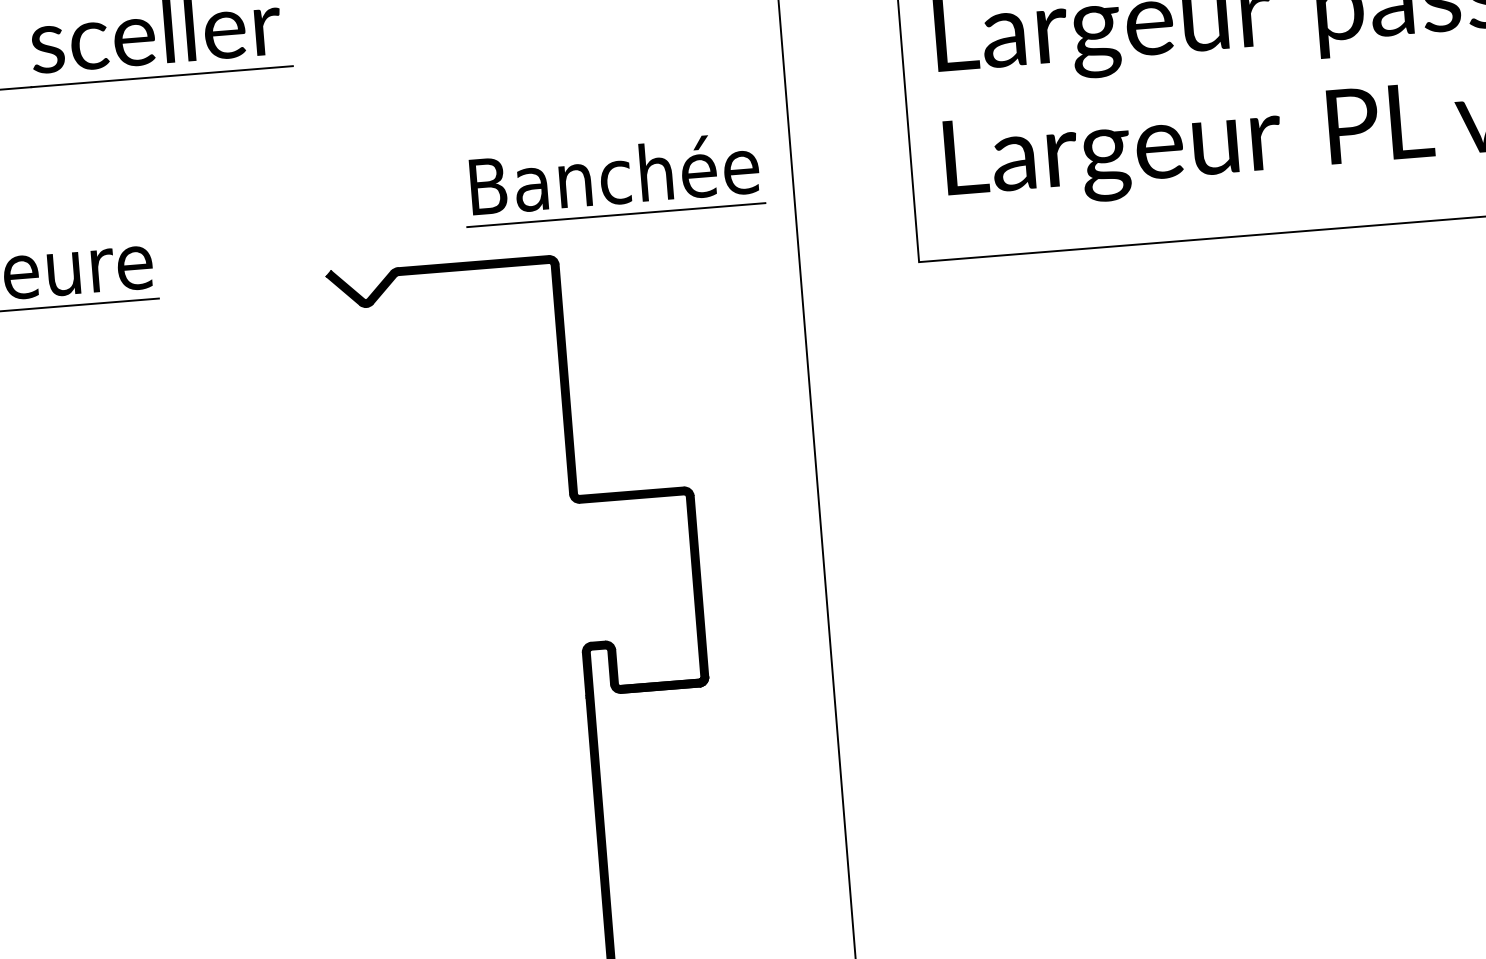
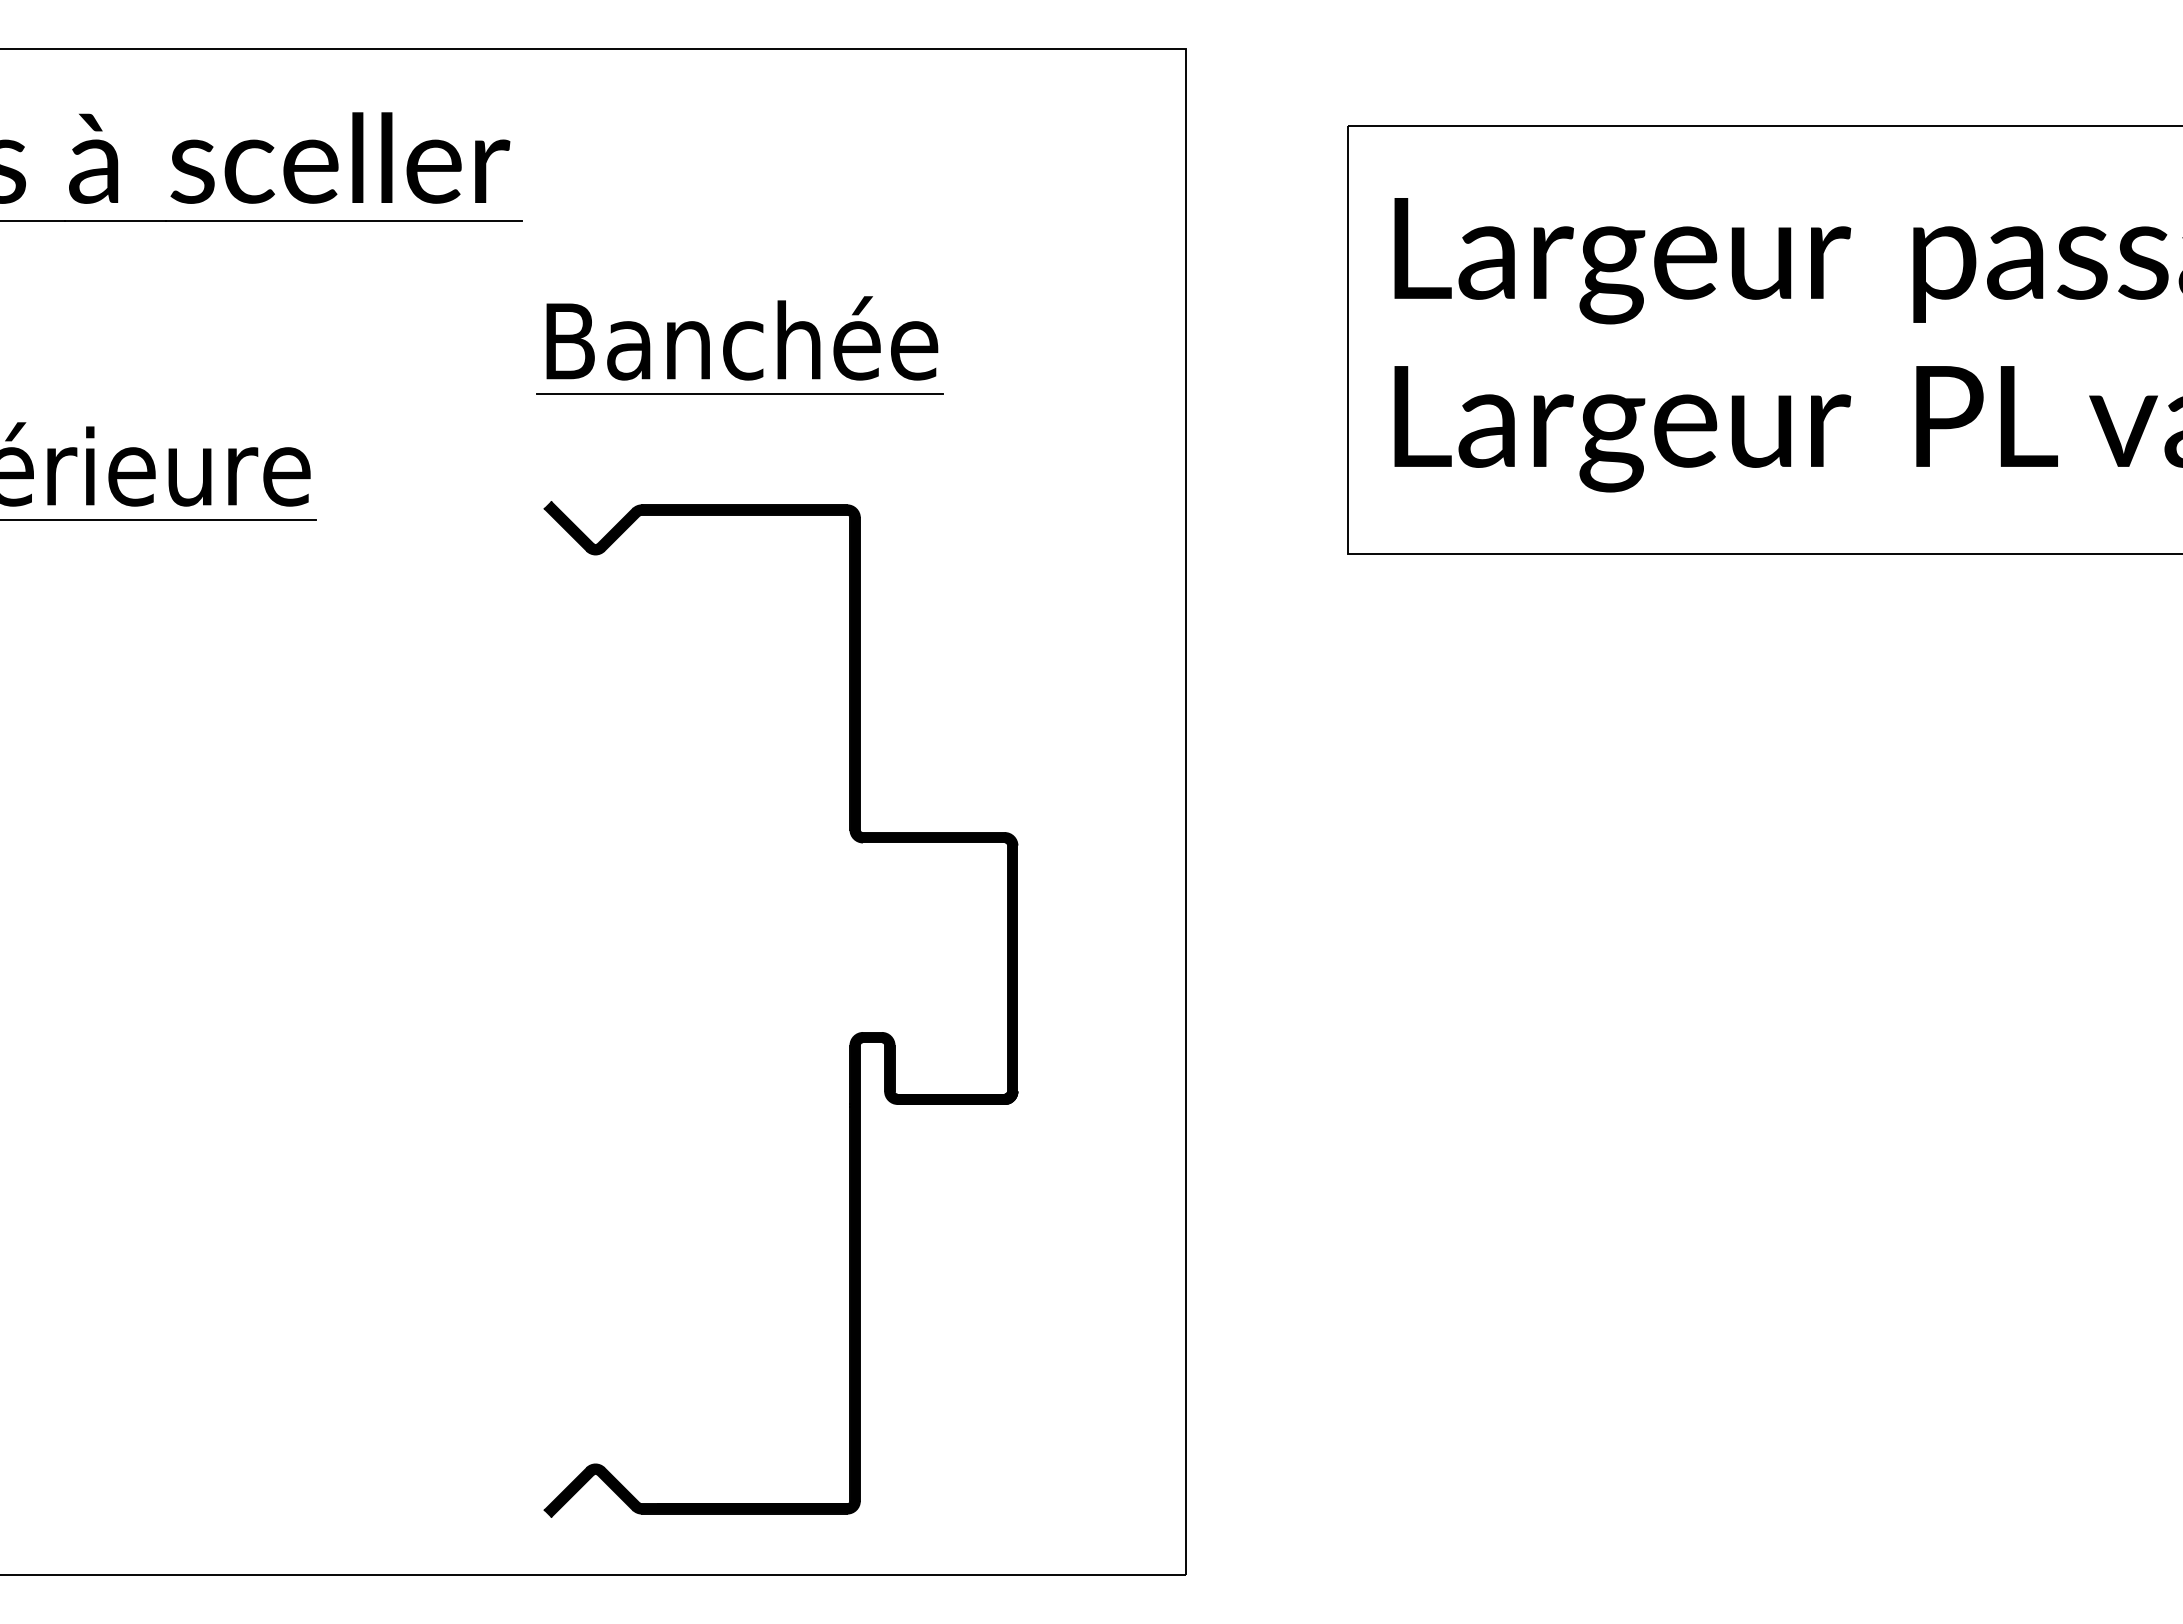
part: (607, 179) -> (732, 345), moved

